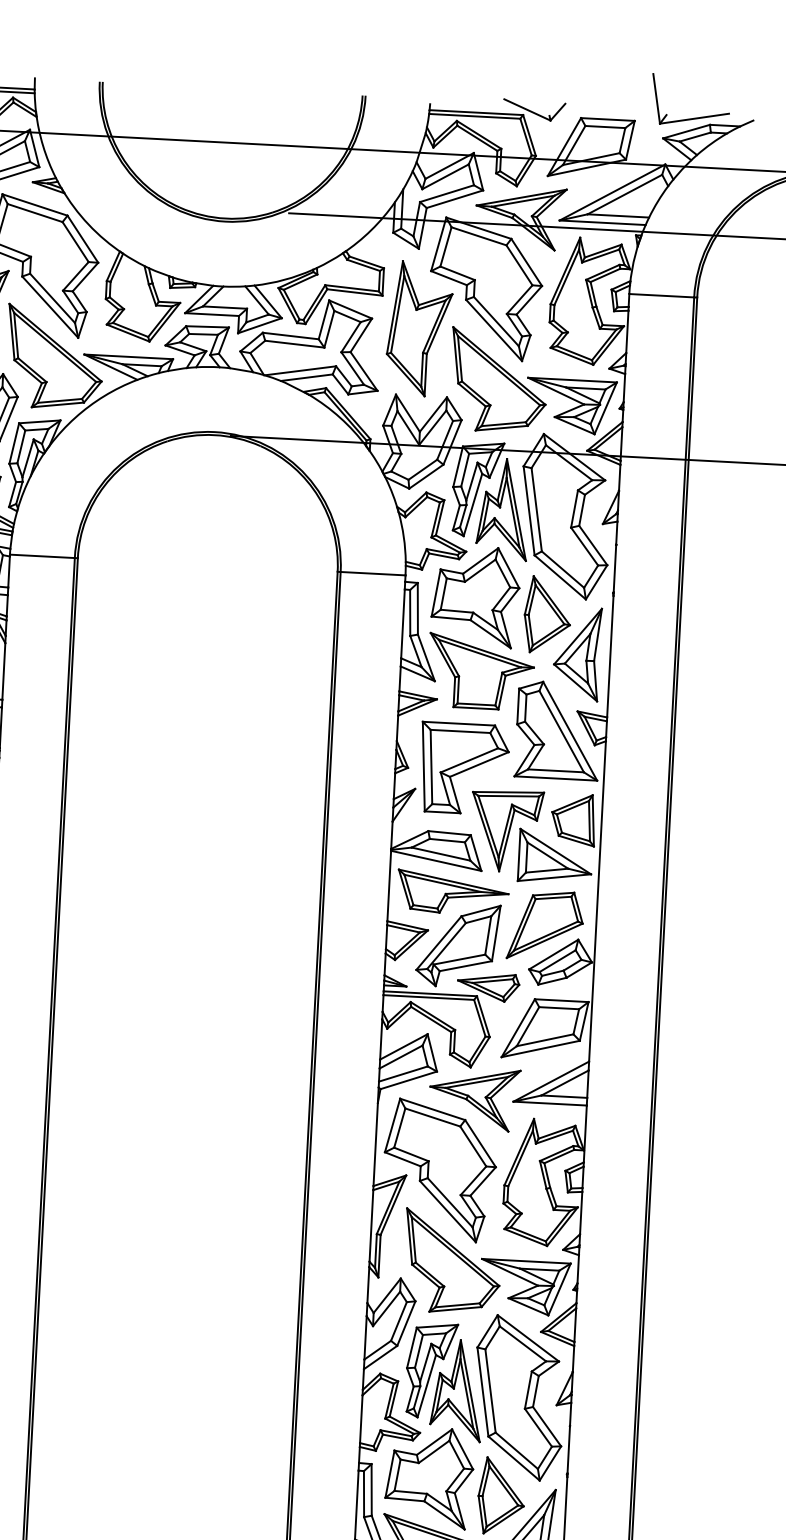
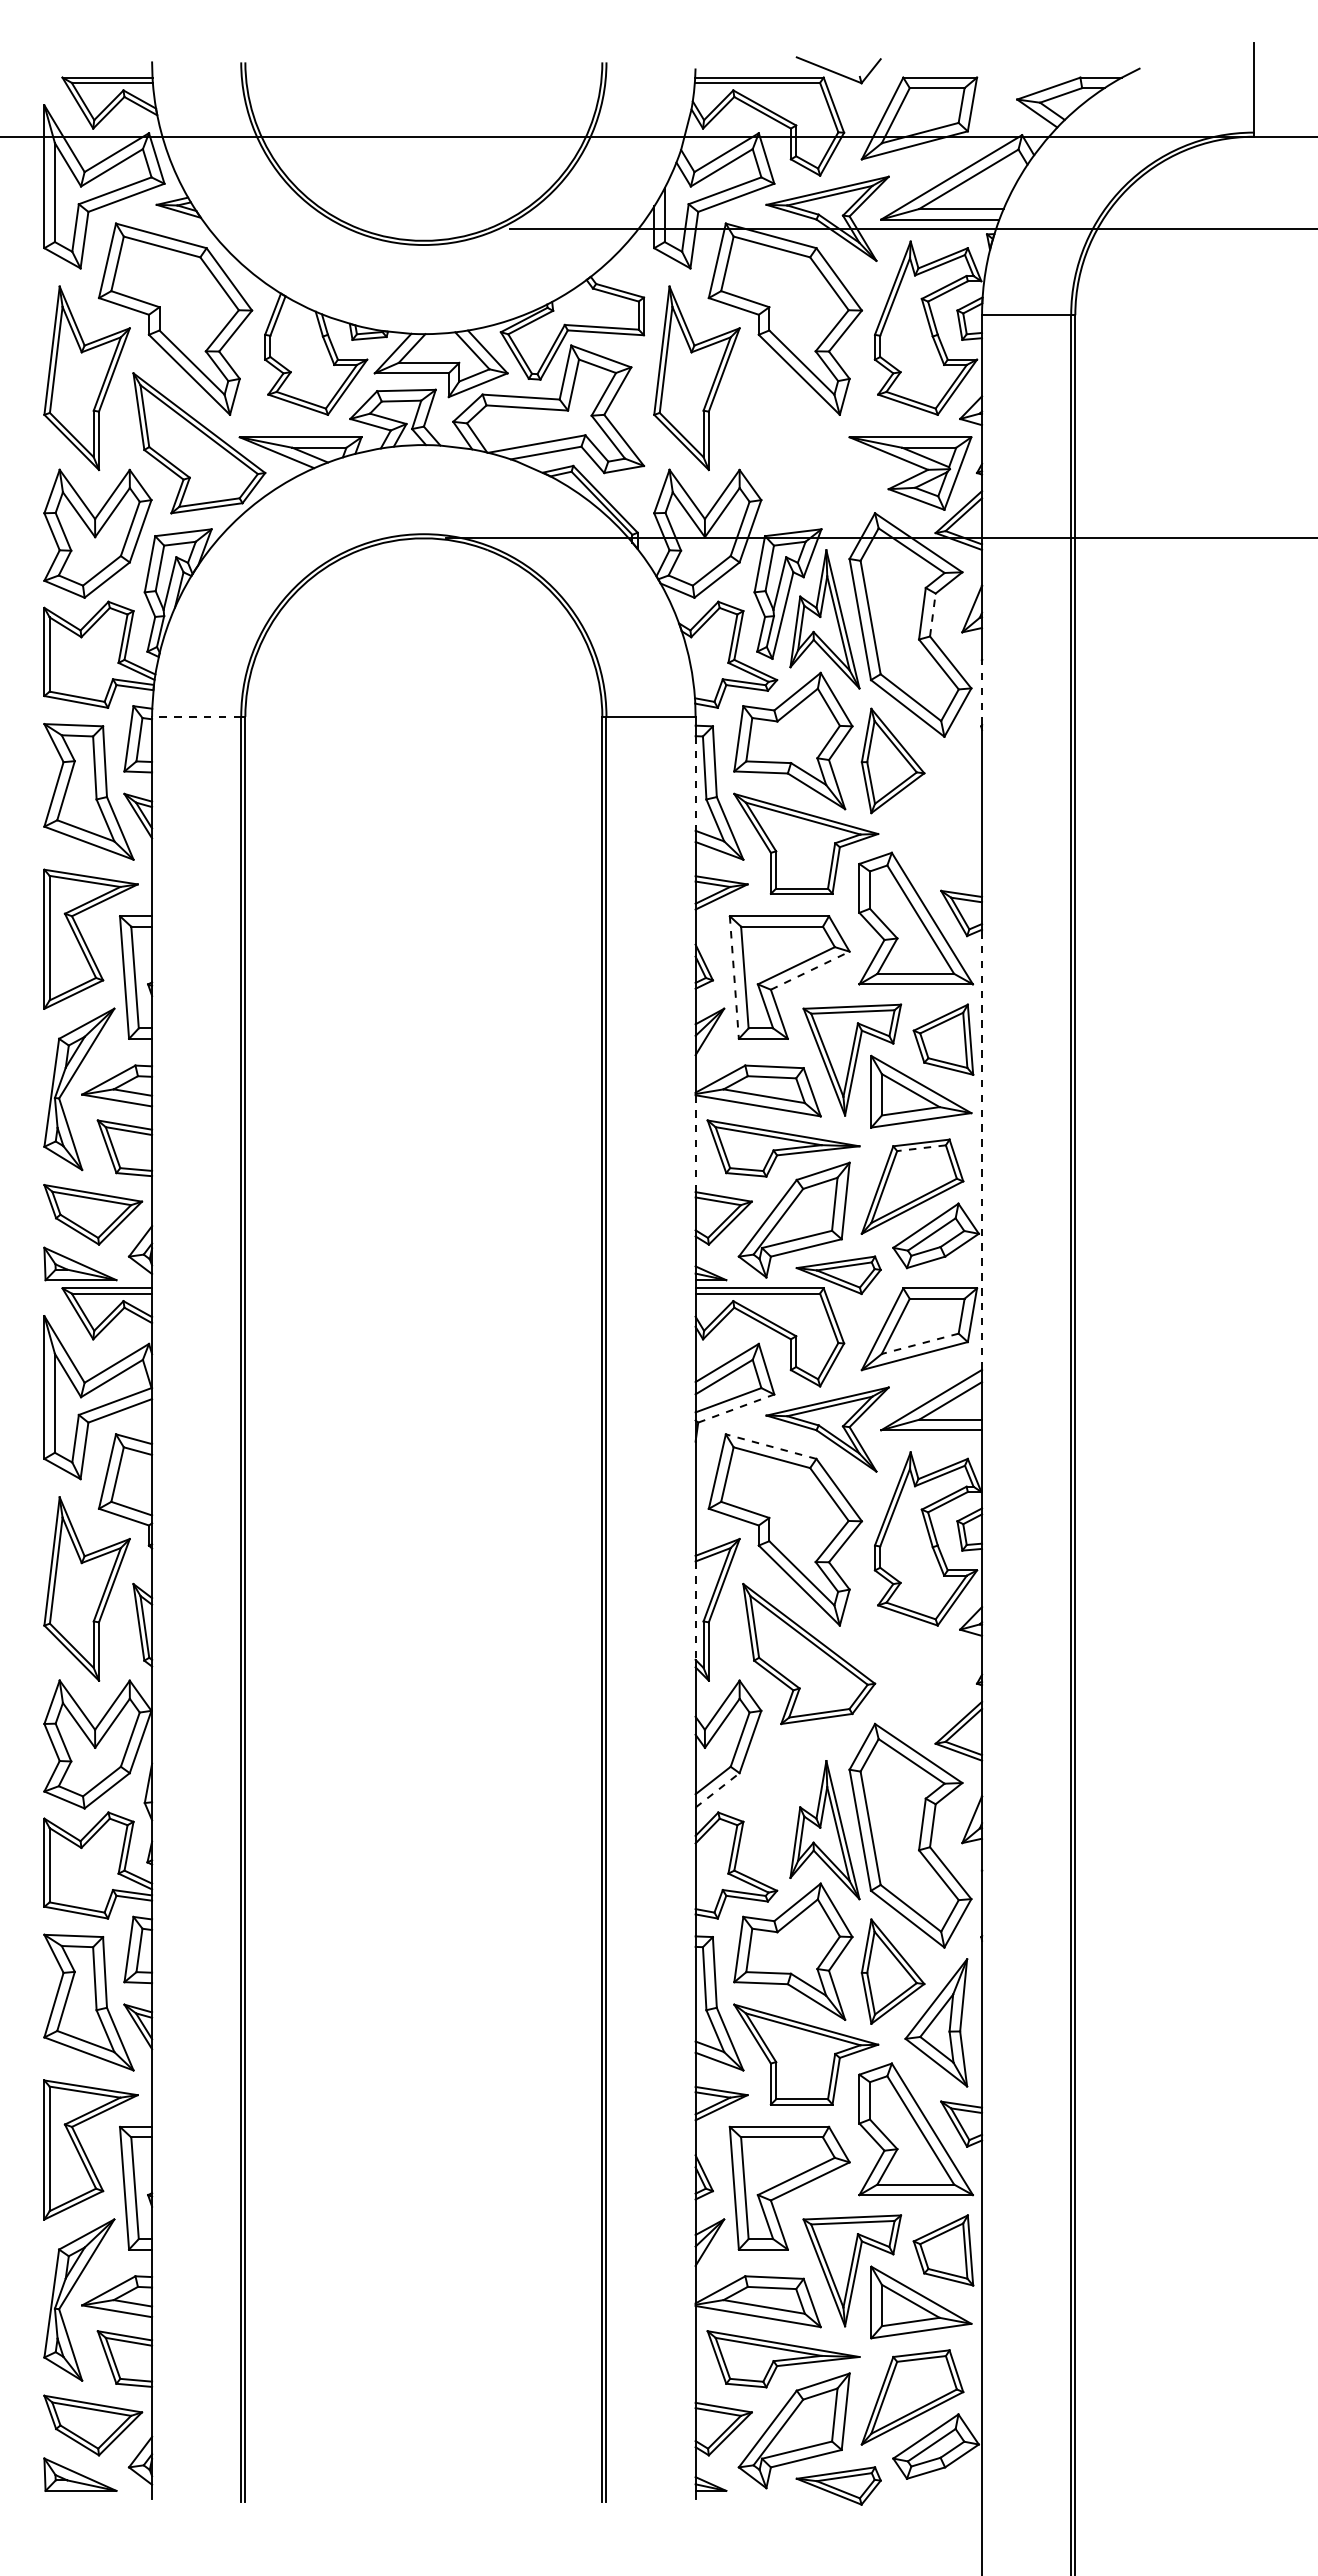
part: (692, 118) -> (1056, 69), removed
part: (498, 380) -> (809, 443), removed
line: (581, 510) -> (932, 615), solid -> dashed
line: (42, 556) -> (196, 716), solid -> dashed
line: (615, 567) -> (982, 691), solid -> dashed
line: (402, 624) -> (695, 784), solid -> dashed
part: (577, 653) -> (936, 811), removed
line: (479, 764) -> (810, 970), solid -> dashed
line: (423, 767) -> (734, 978), solid -> dashed
line: (389, 886) -> (695, 1144), solid -> dashed
line: (553, 898) -> (921, 1148), solid -> dashed
line: (597, 901) -> (982, 1149), solid -> dashed
line: (545, 1040) -> (920, 1343), solid -> dashed
line: (408, 1080) -> (736, 1408), solid -> dashed
line: (432, 1109) -> (771, 1446), solid -> dashed
line: (371, 1226) -> (695, 1611), solid -> dashed
part: (525, 1287) -> (910, 1683), removed
line: (380, 1357) -> (717, 1790), solid -> dashed
part: (430, 1370) -> (787, 1804), removed

